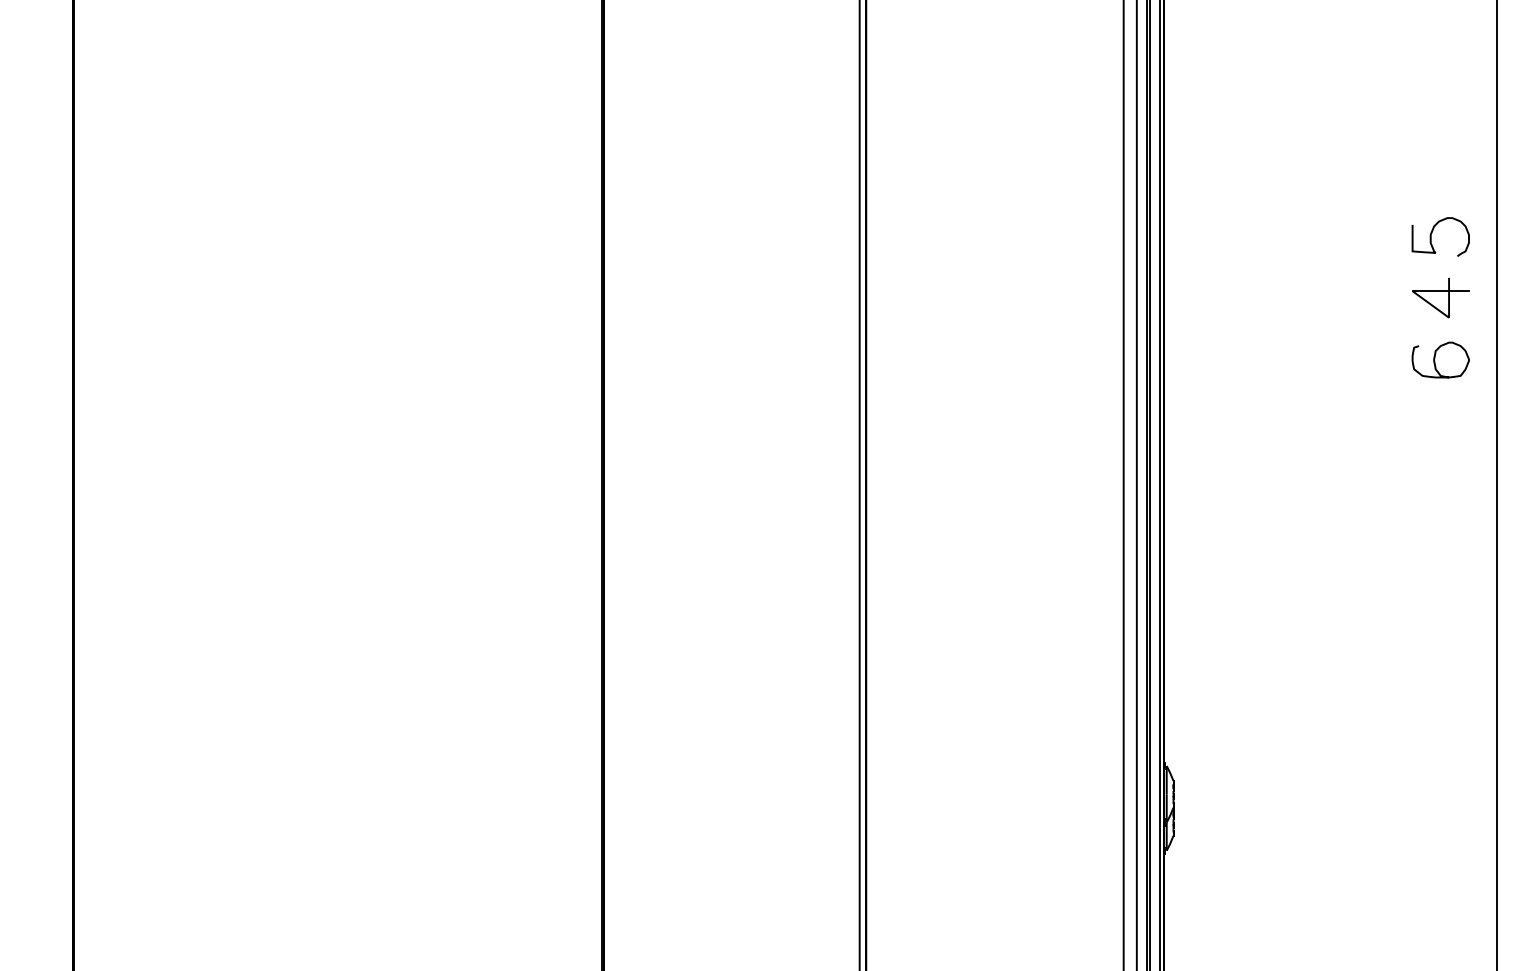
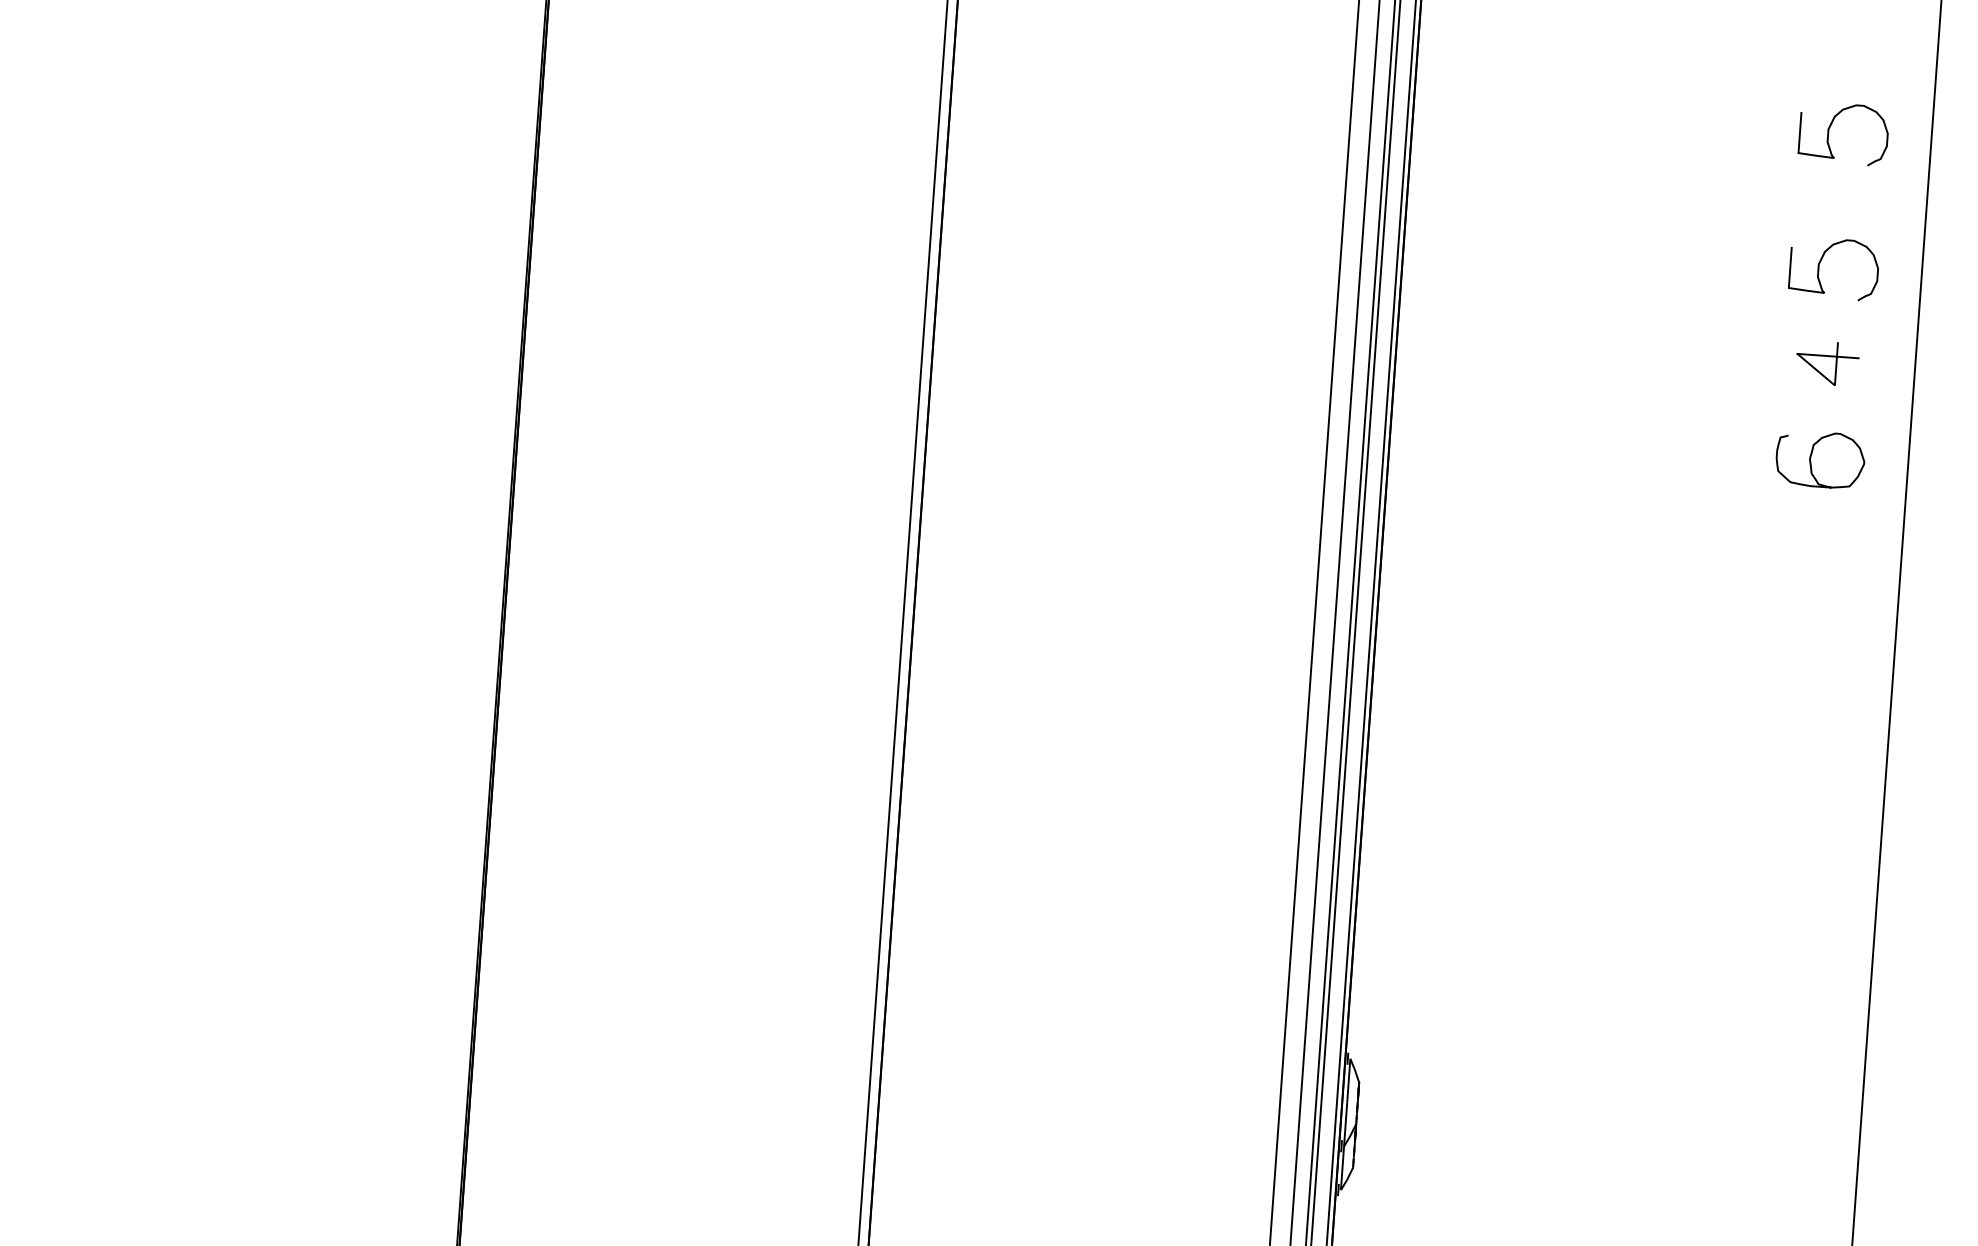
curve: (1432, 146) -> (1831, 127), added
part: (1440, 297) -> (1827, 362), size x0.7

